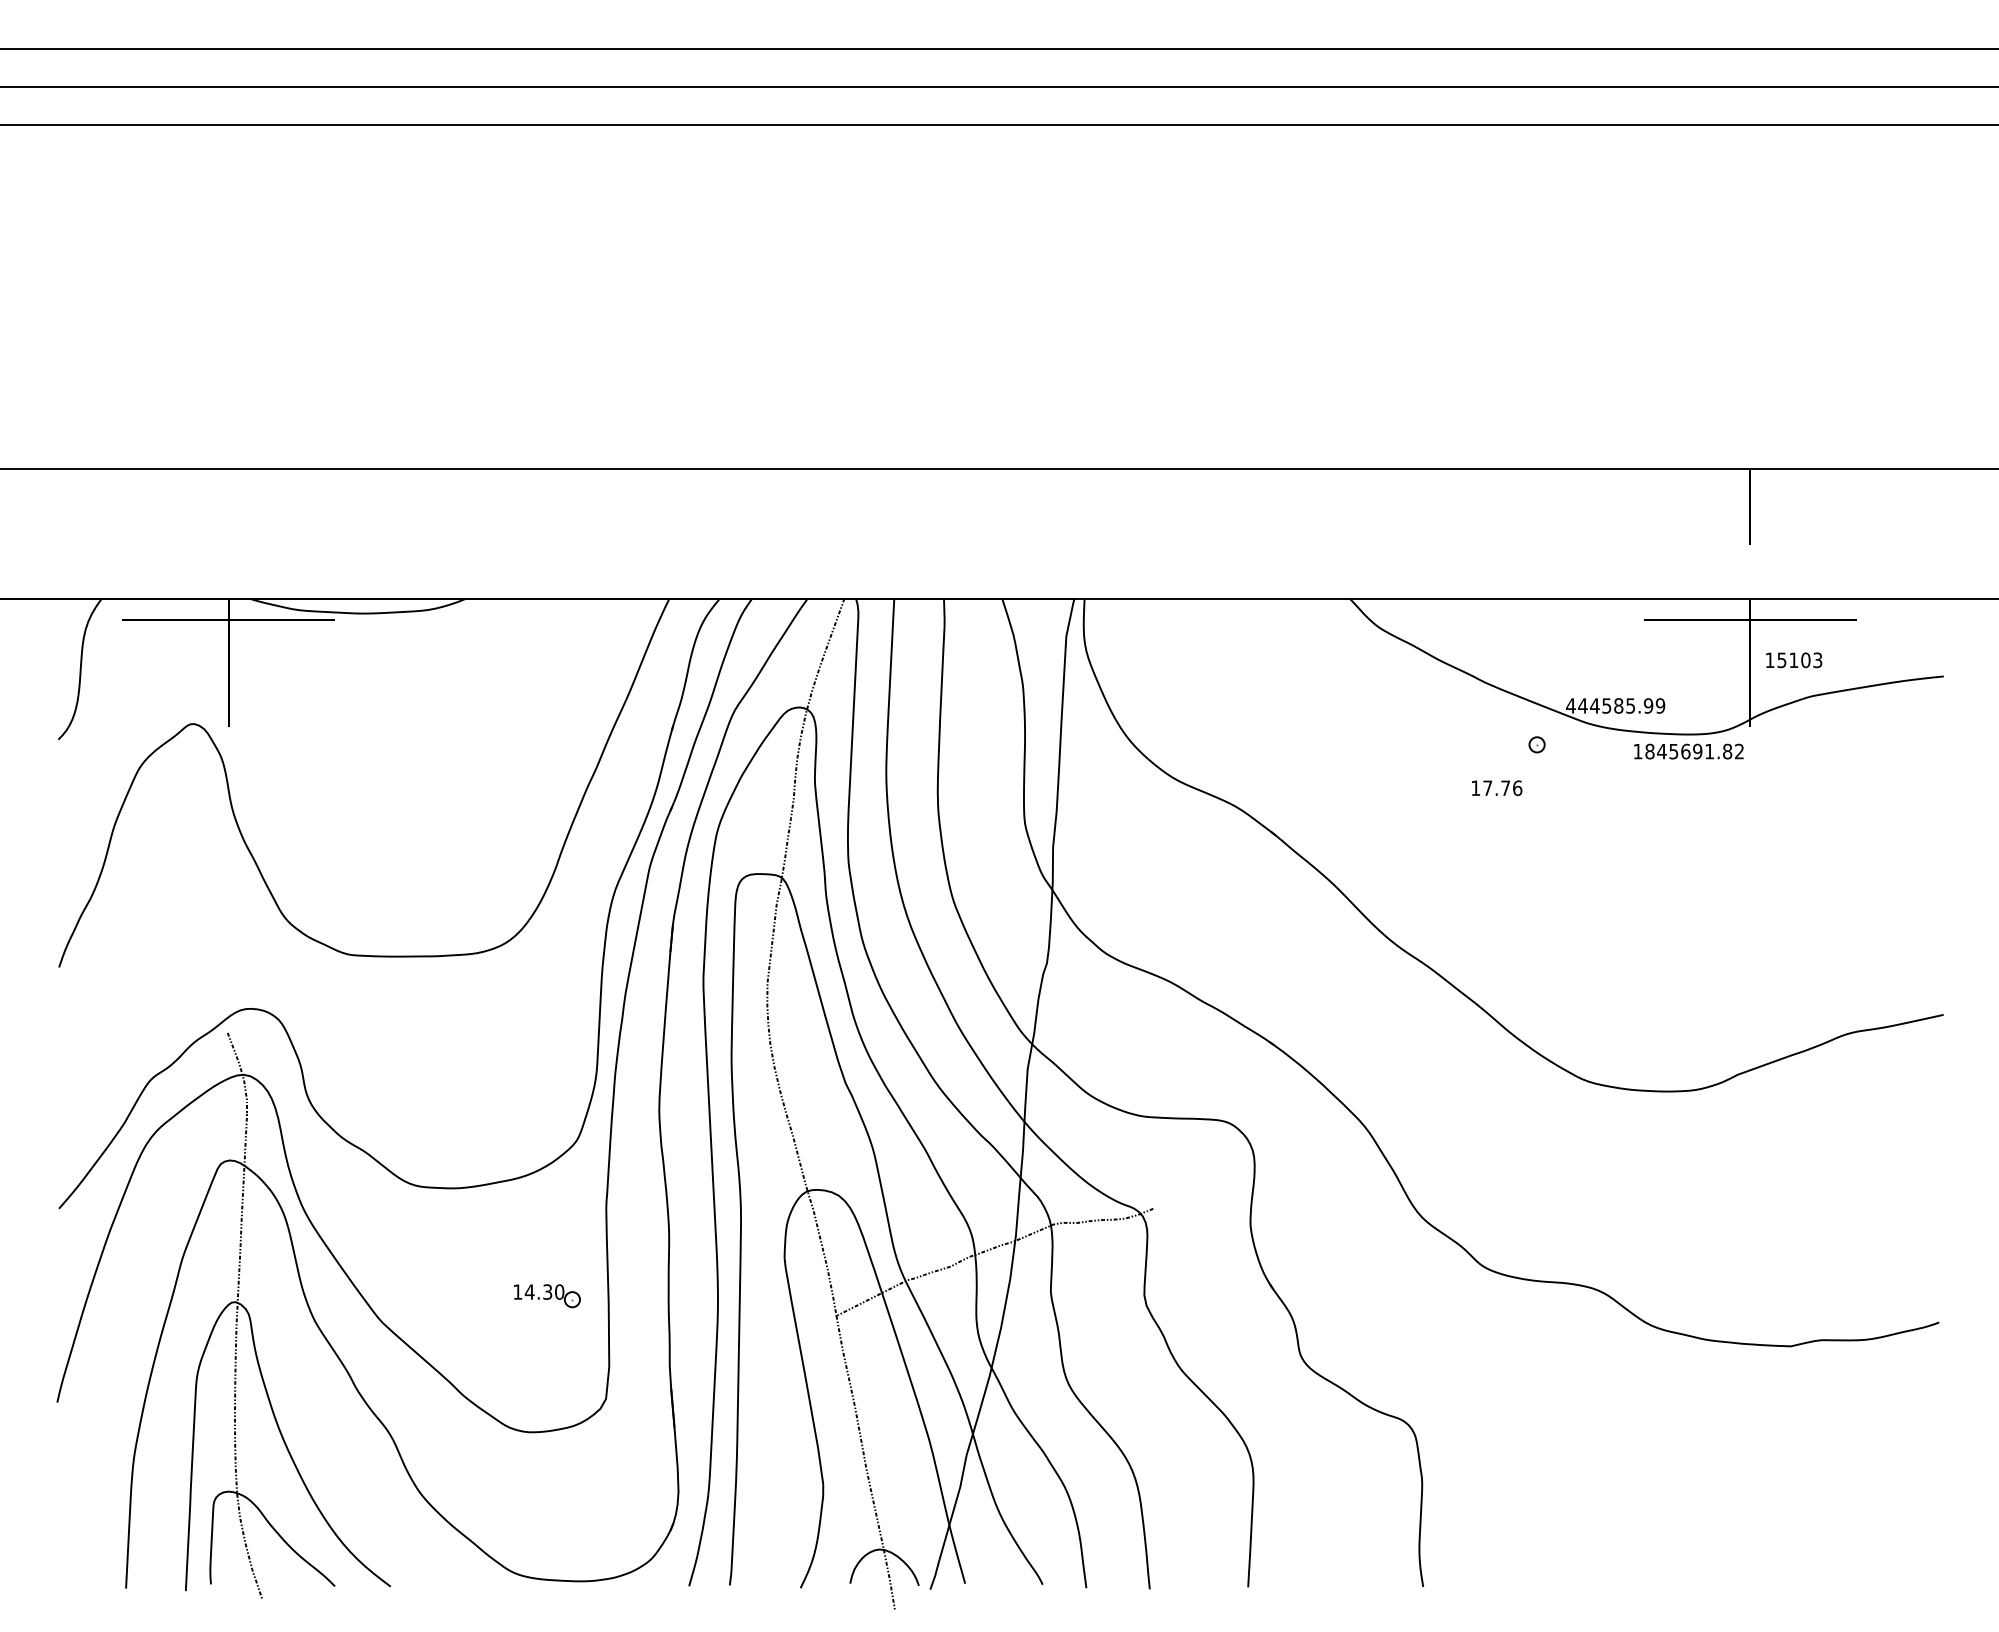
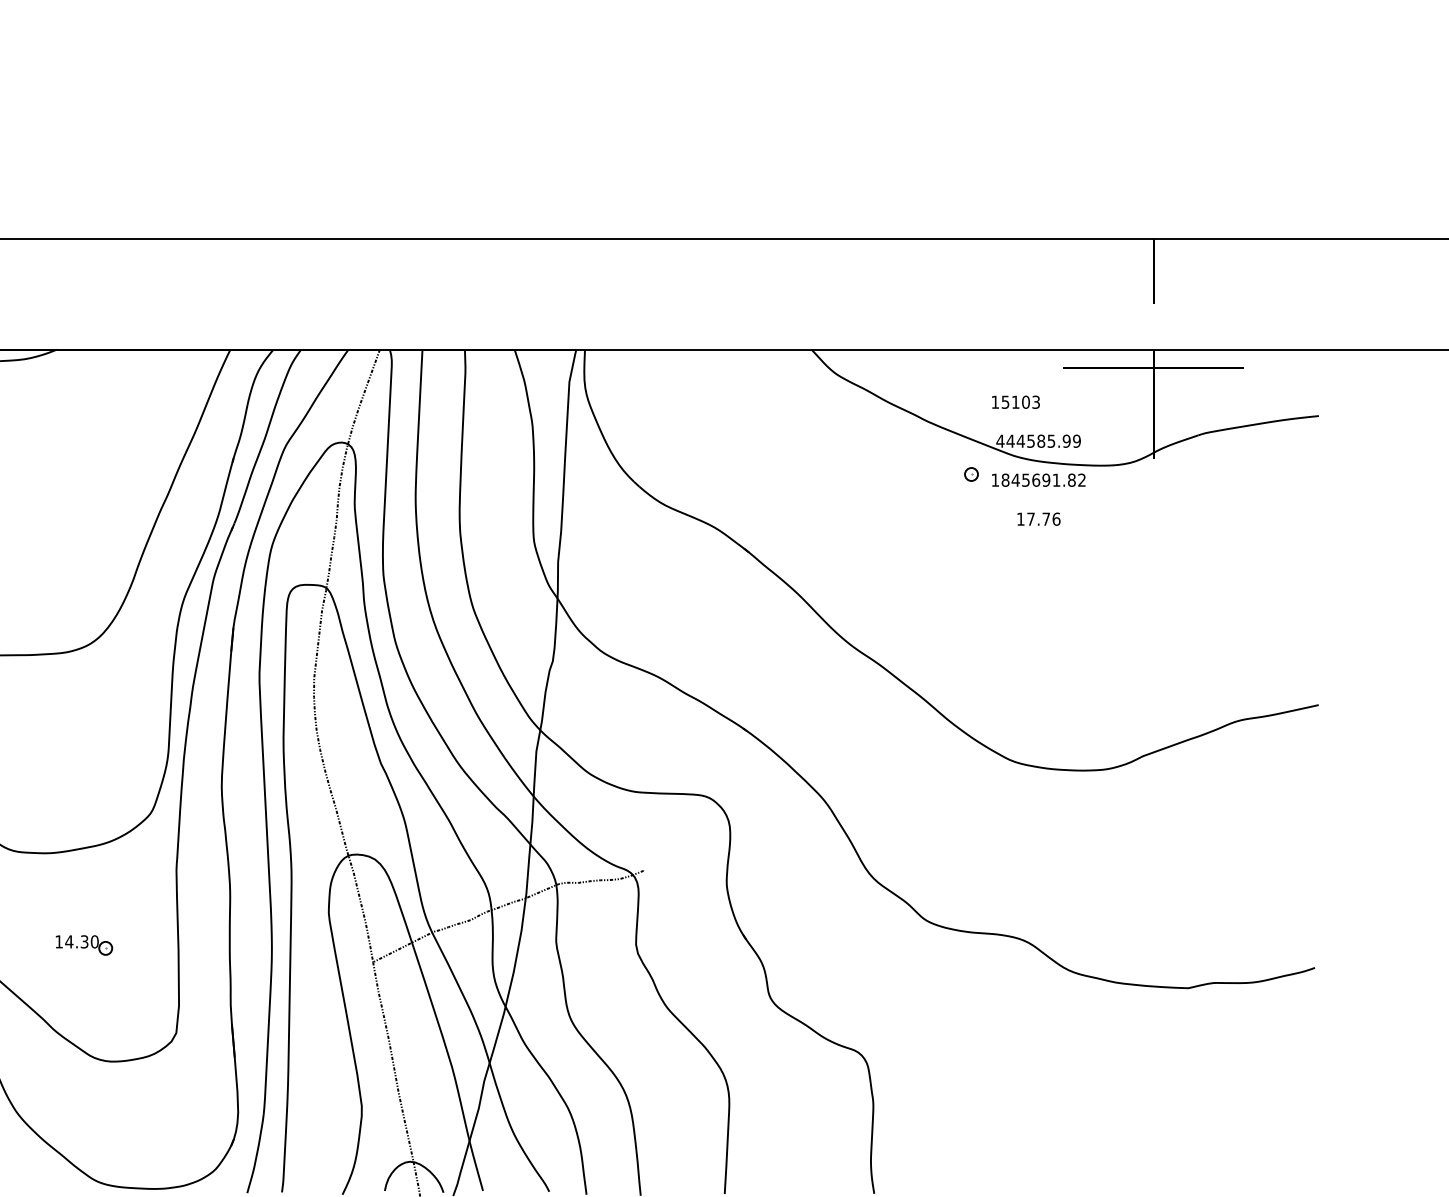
text: (1794, 660) -> (1016, 402), moved
text: (1688, 751) -> (1038, 480), moved
text: (1497, 787) -> (1039, 518), moved
part: (547, 1296) -> (84, 945), moved

